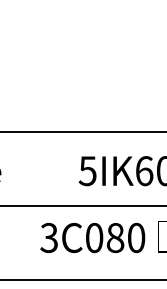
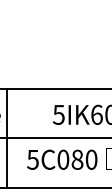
line: (11, 204) -> (7, 137), added
text: (48, 237) -> (32, 159), 3C080 -> 5C080

